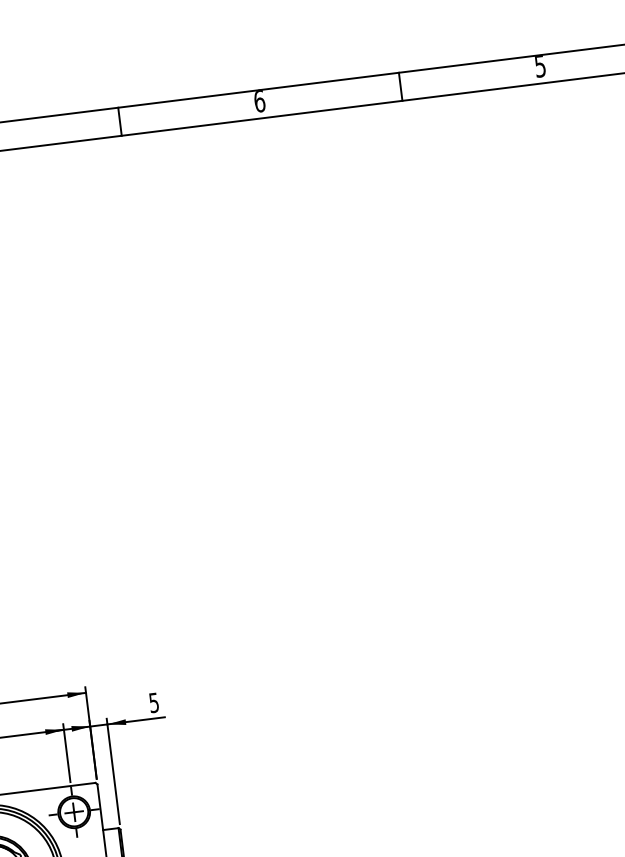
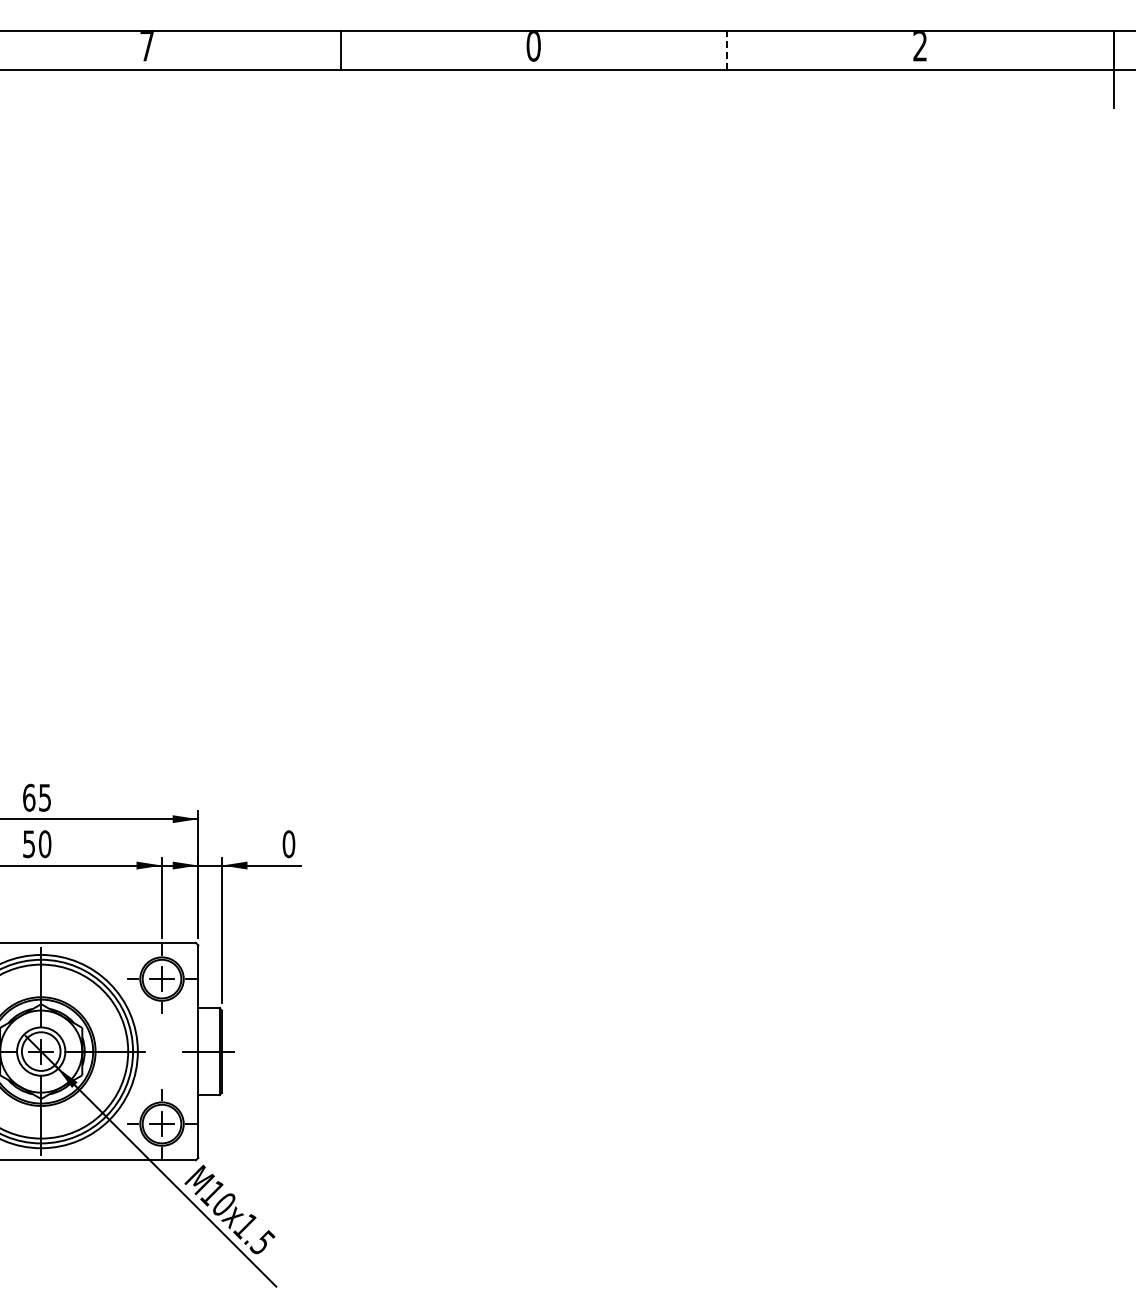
text: (539, 66) -> (919, 46), 5 -> 2
line: (400, 86) -> (727, 49), solid -> dashed
text: (259, 101) -> (533, 46), 6 -> 0
text: (153, 703) -> (288, 844), 5 -> 0

